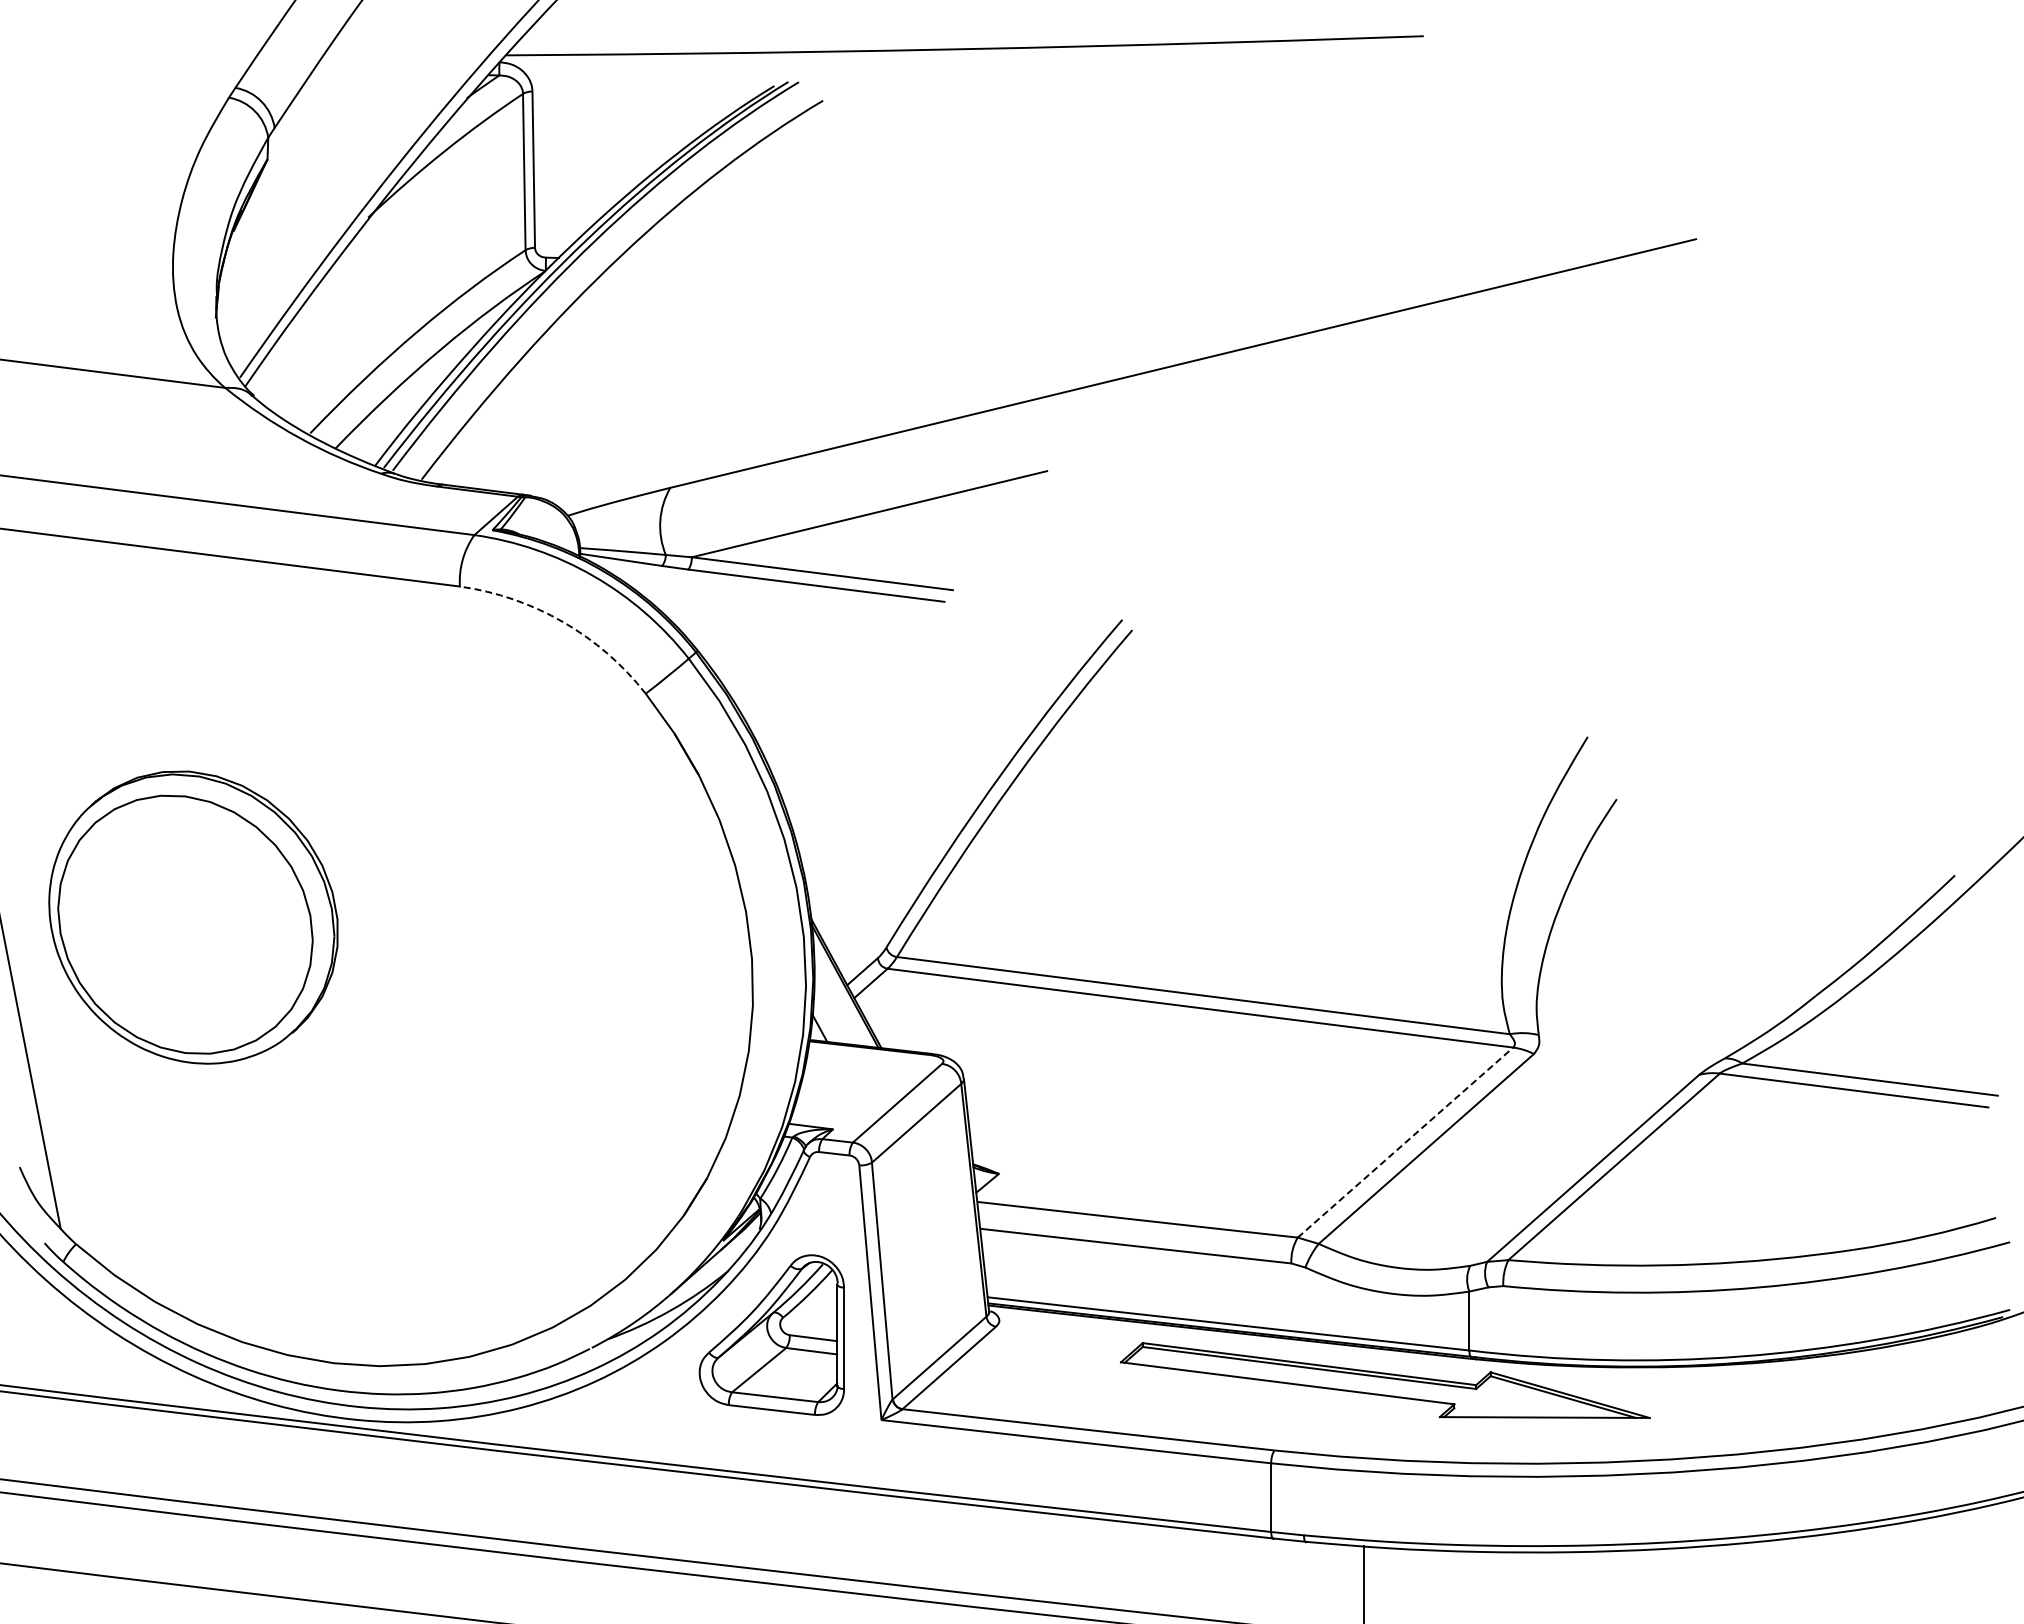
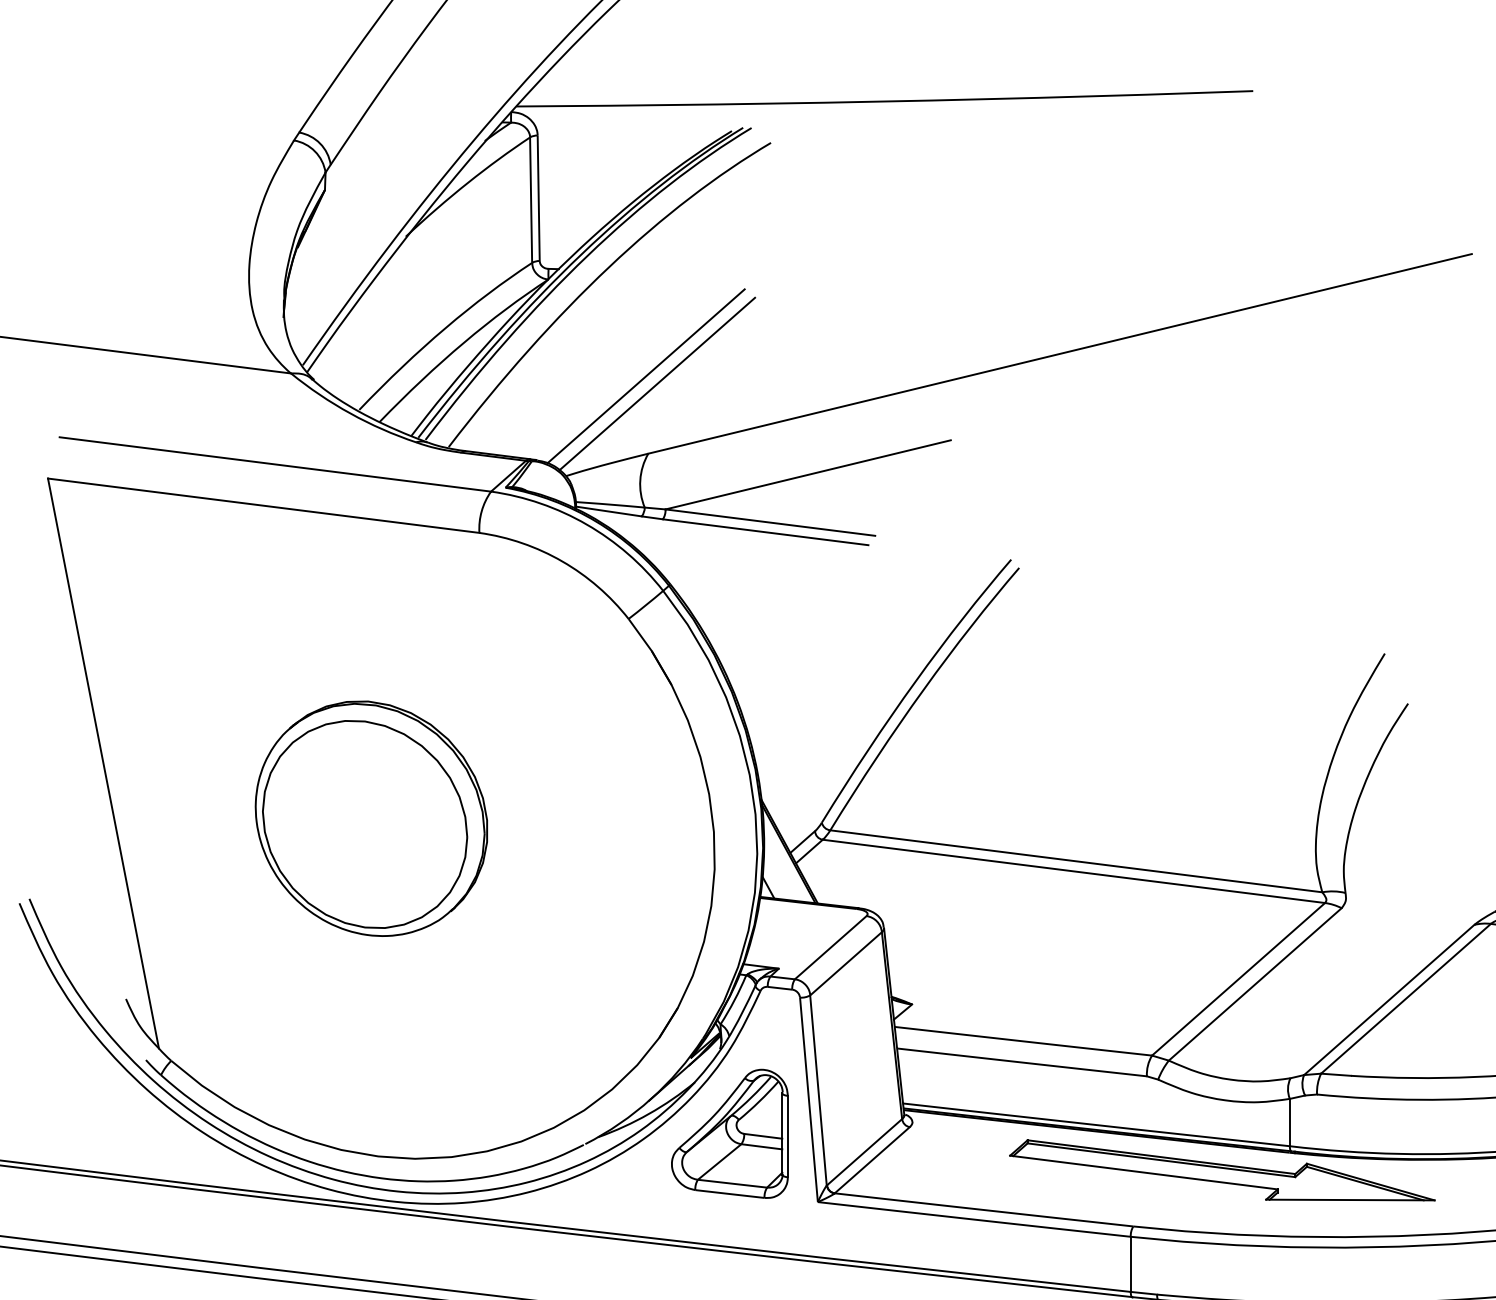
line: (667, 391) -> (646, 376), added
line: (681, 400) -> (657, 383), added
arc: (563, 622) -> (562, 561), dashed -> solid
part: (193, 917) -> (371, 818), moved
line: (1405, 1142) -> (1238, 979), dashed -> solid

